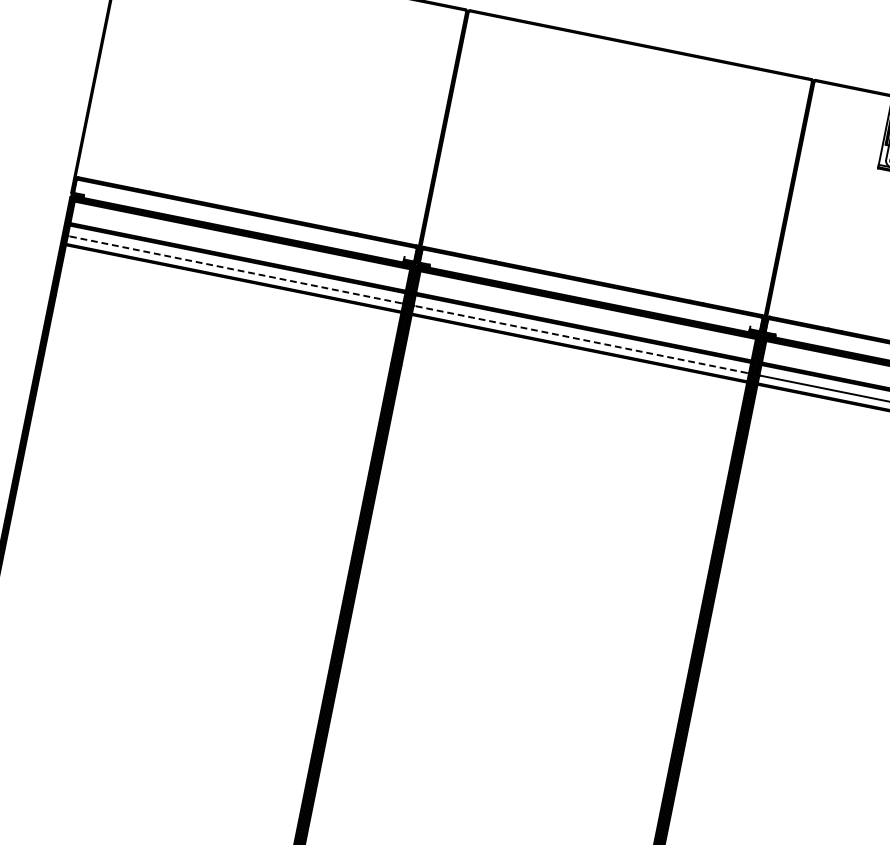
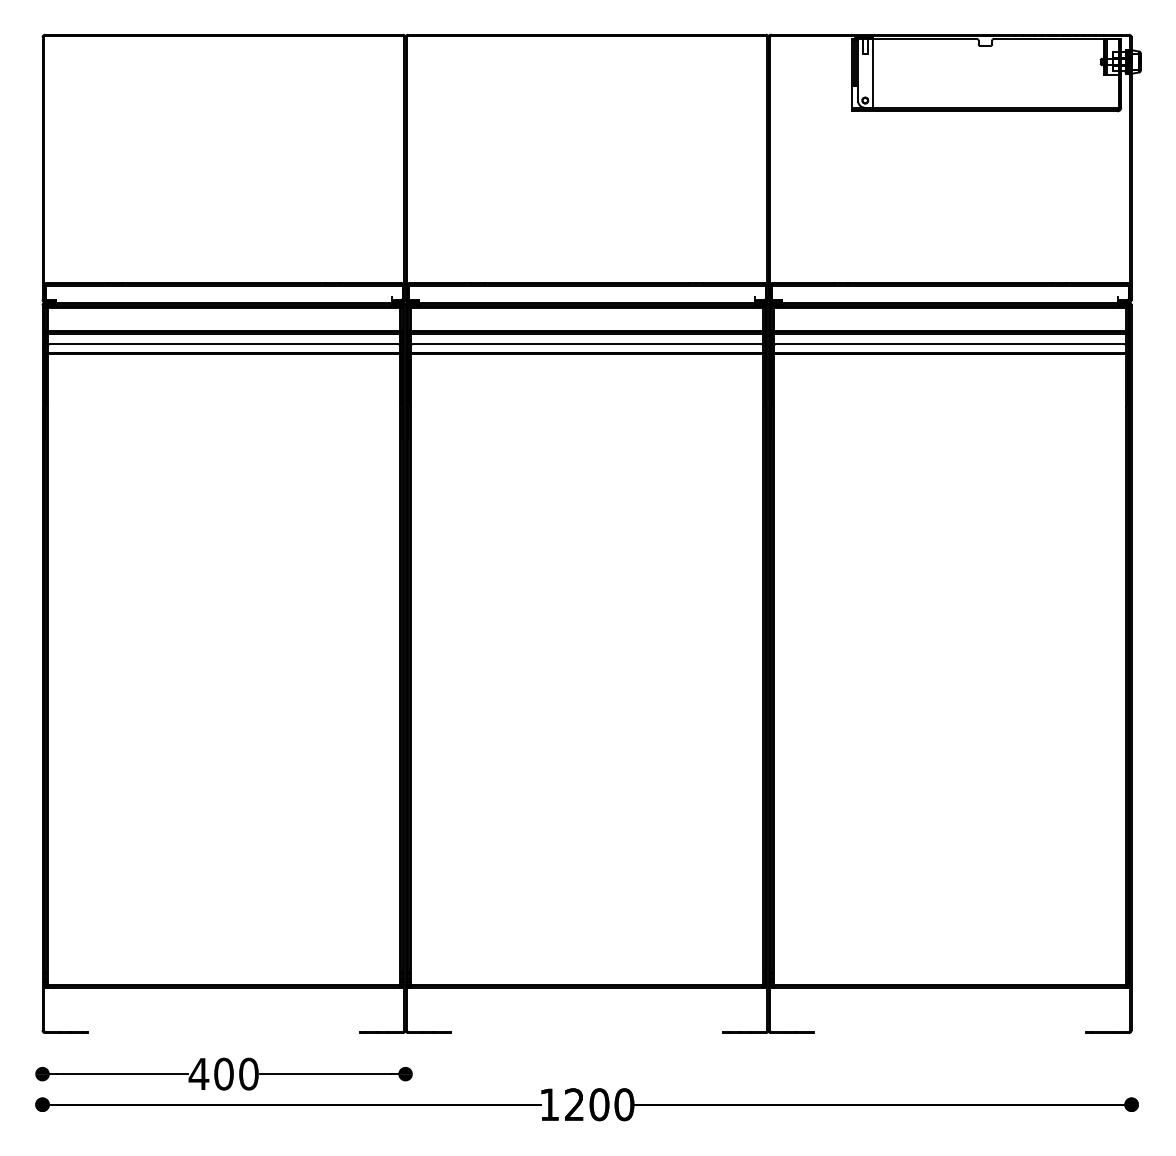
line: (235, 269) -> (223, 344), dashed -> solid
line: (580, 339) -> (586, 344), dashed -> solid

